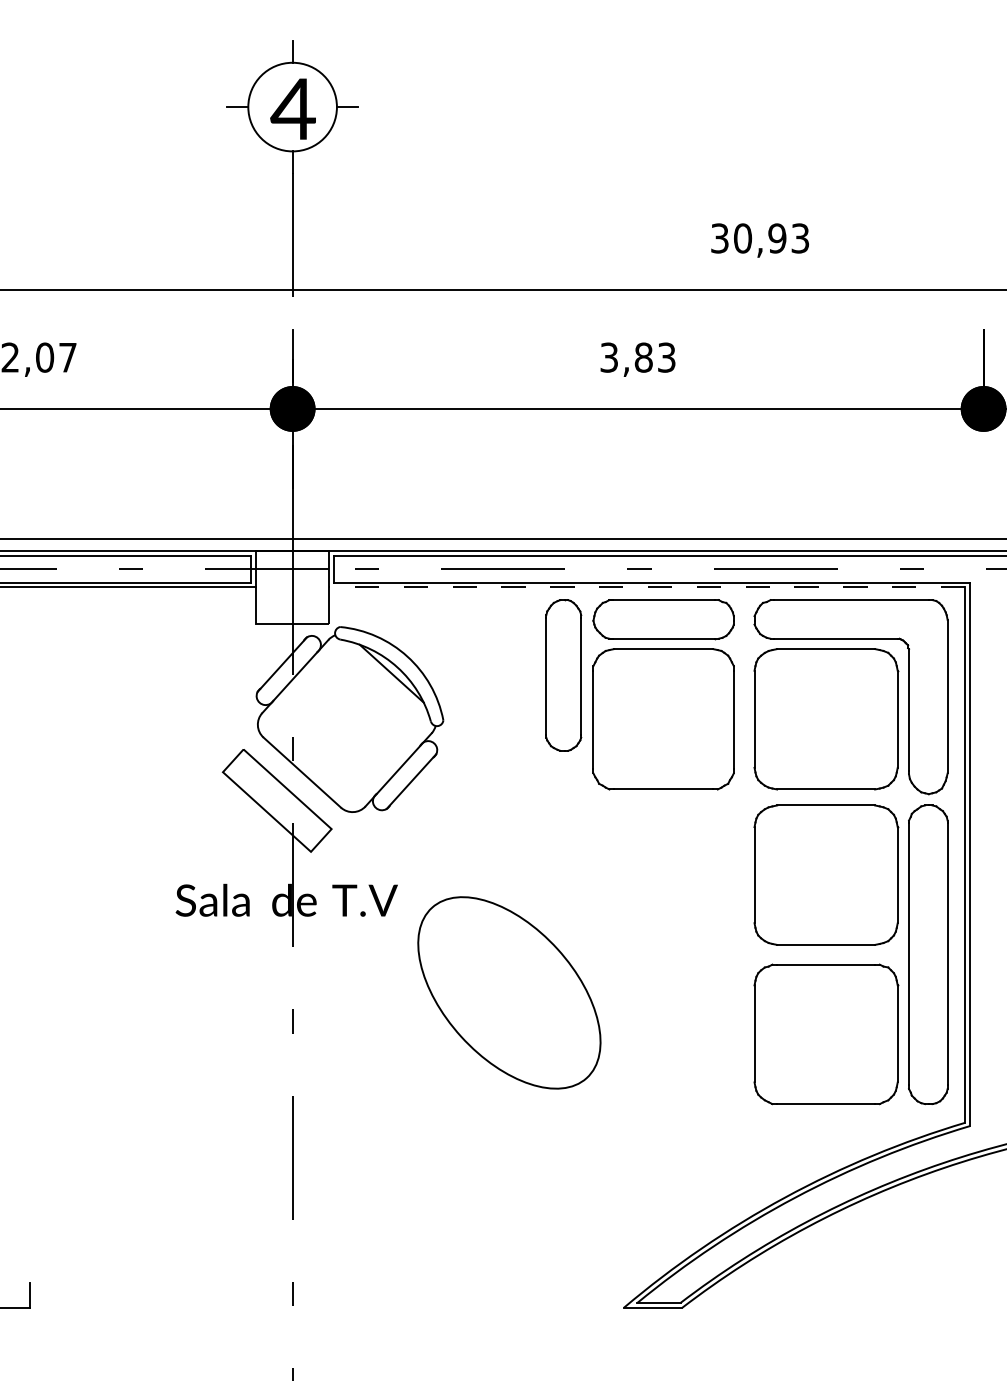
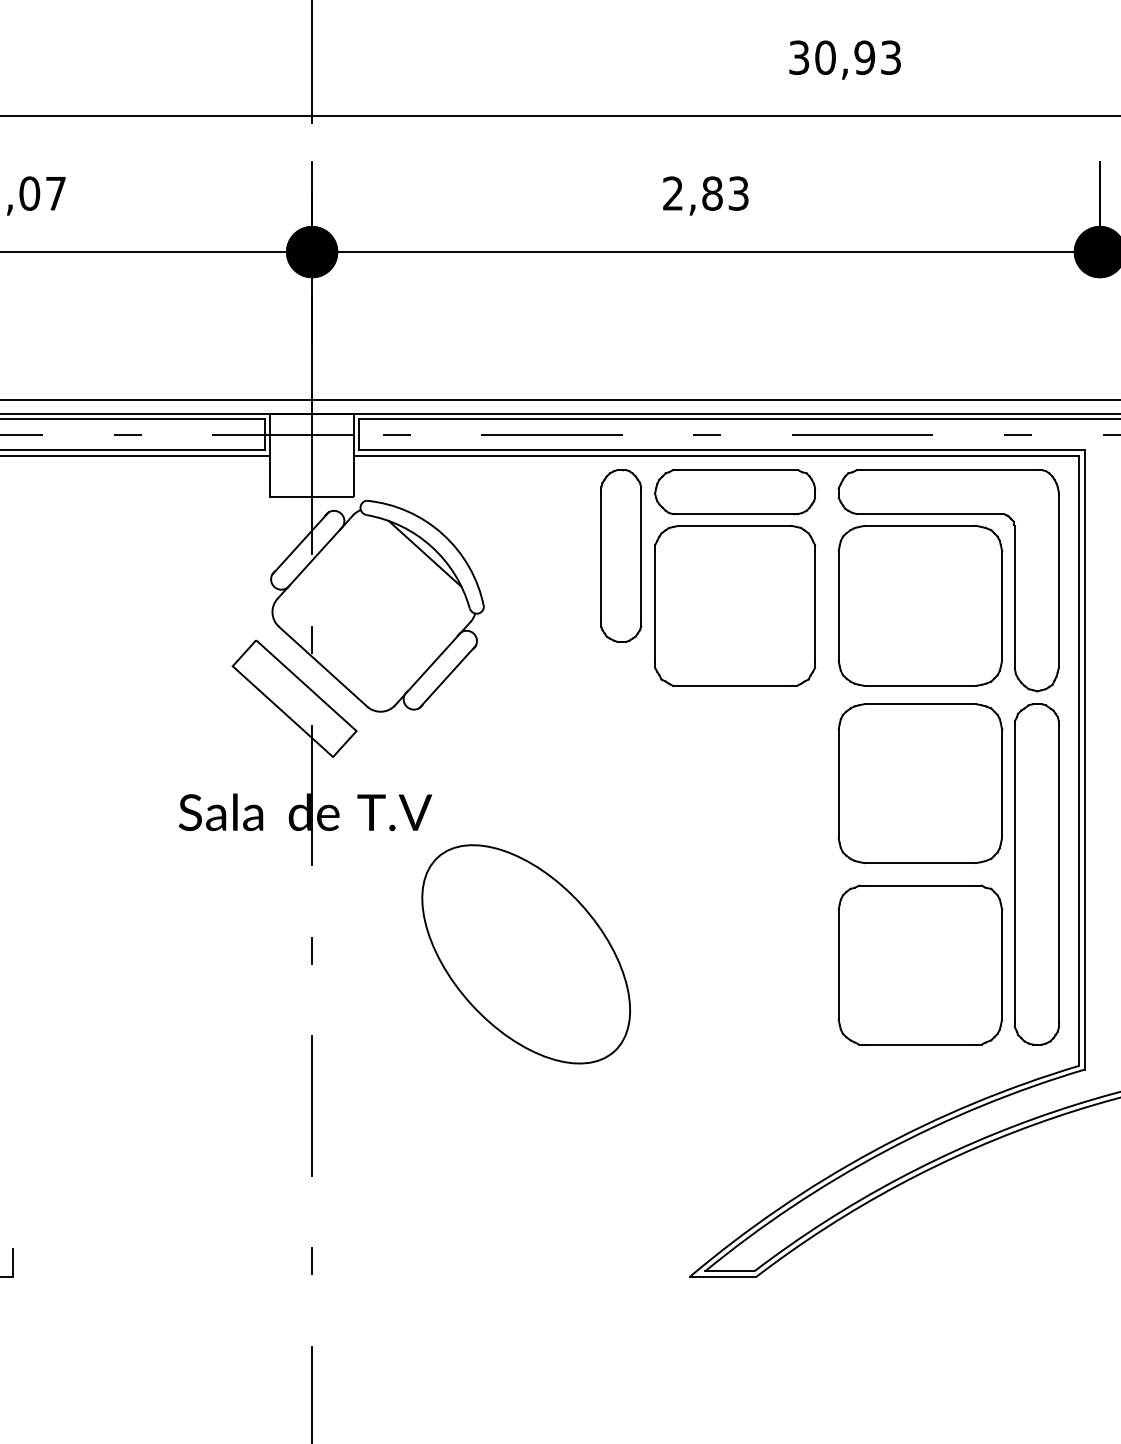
text: (608, 357) -> (672, 193), 3,83 -> 2,83
line: (646, 587) -> (715, 455), dashed -> solid
part: (509, 992) -> (526, 953), moved

